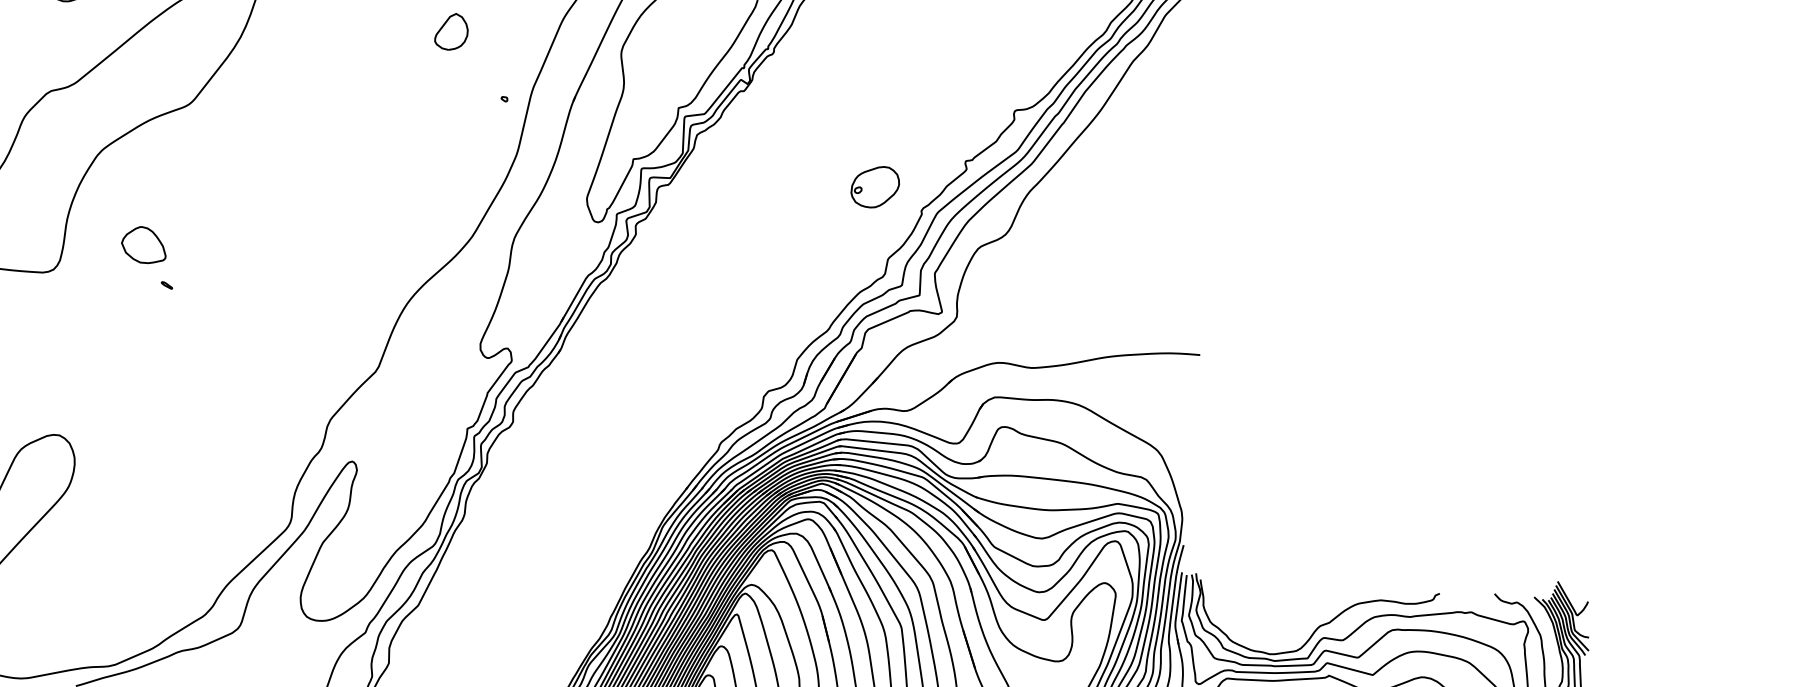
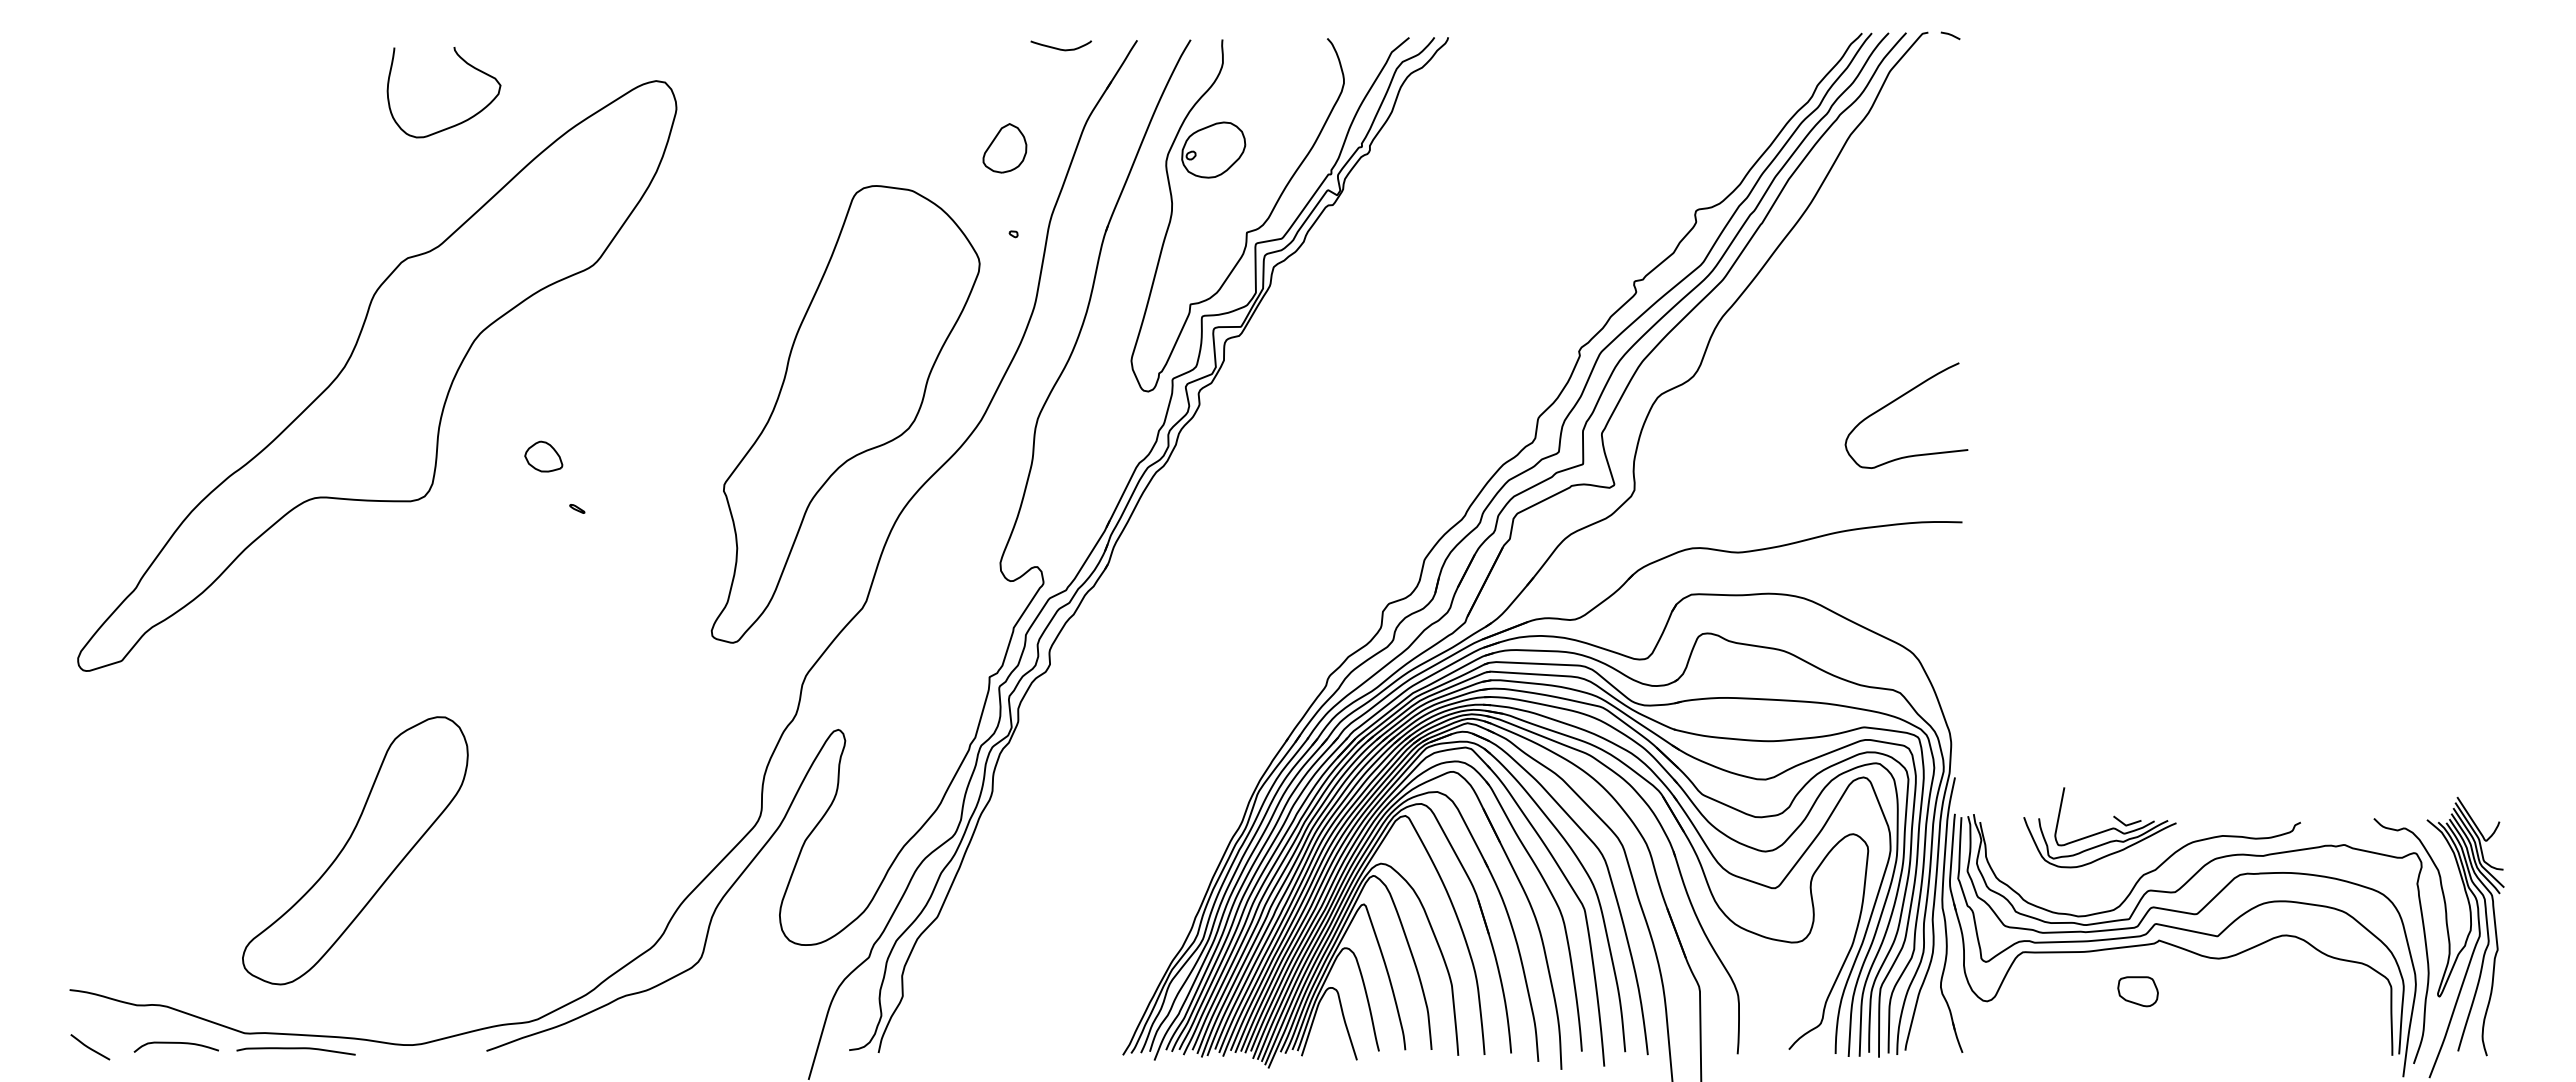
part: (451, 31) -> (1004, 148), moved
part: (875, 186) -> (1213, 149), moved
part: (371, 226) -> (845, 414), added
part: (144, 244) -> (543, 456), size x0.62
curve: (1155, 261) -> (1895, 401), added
part: (1289, 588) -> (2099, 827), added

